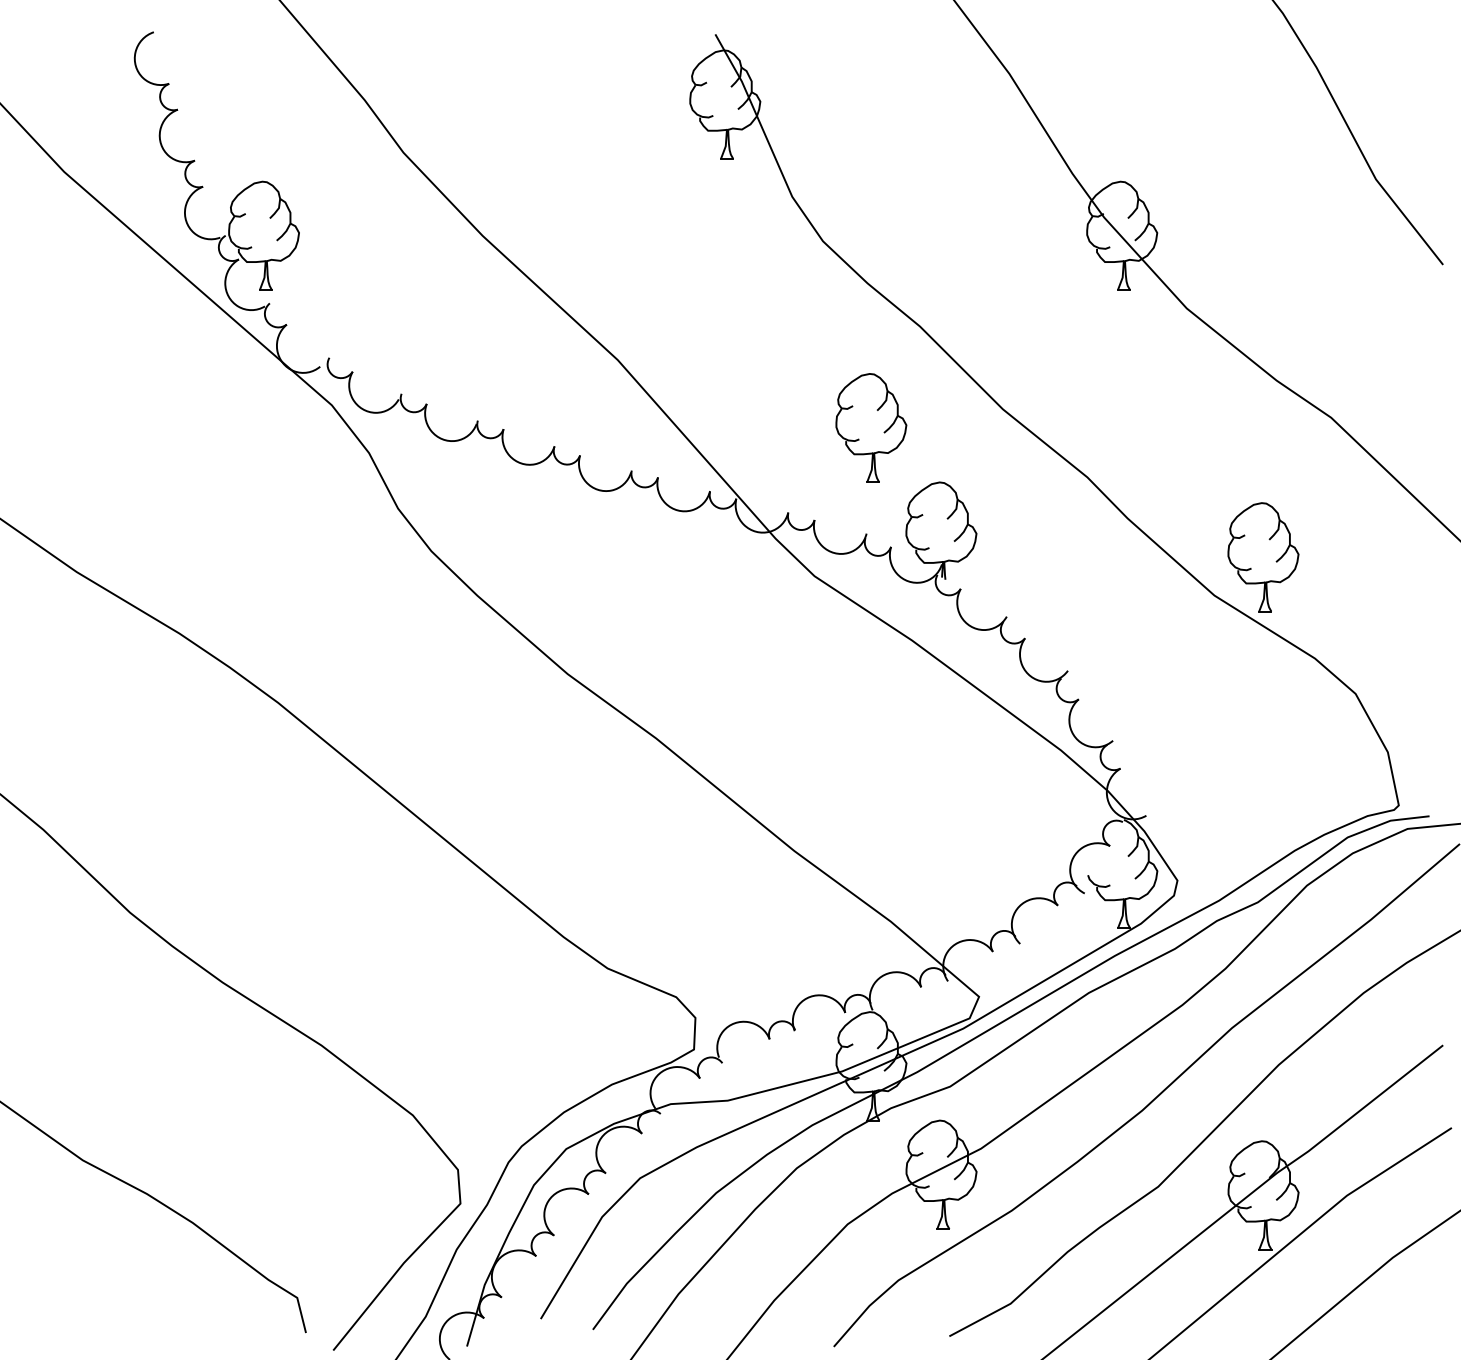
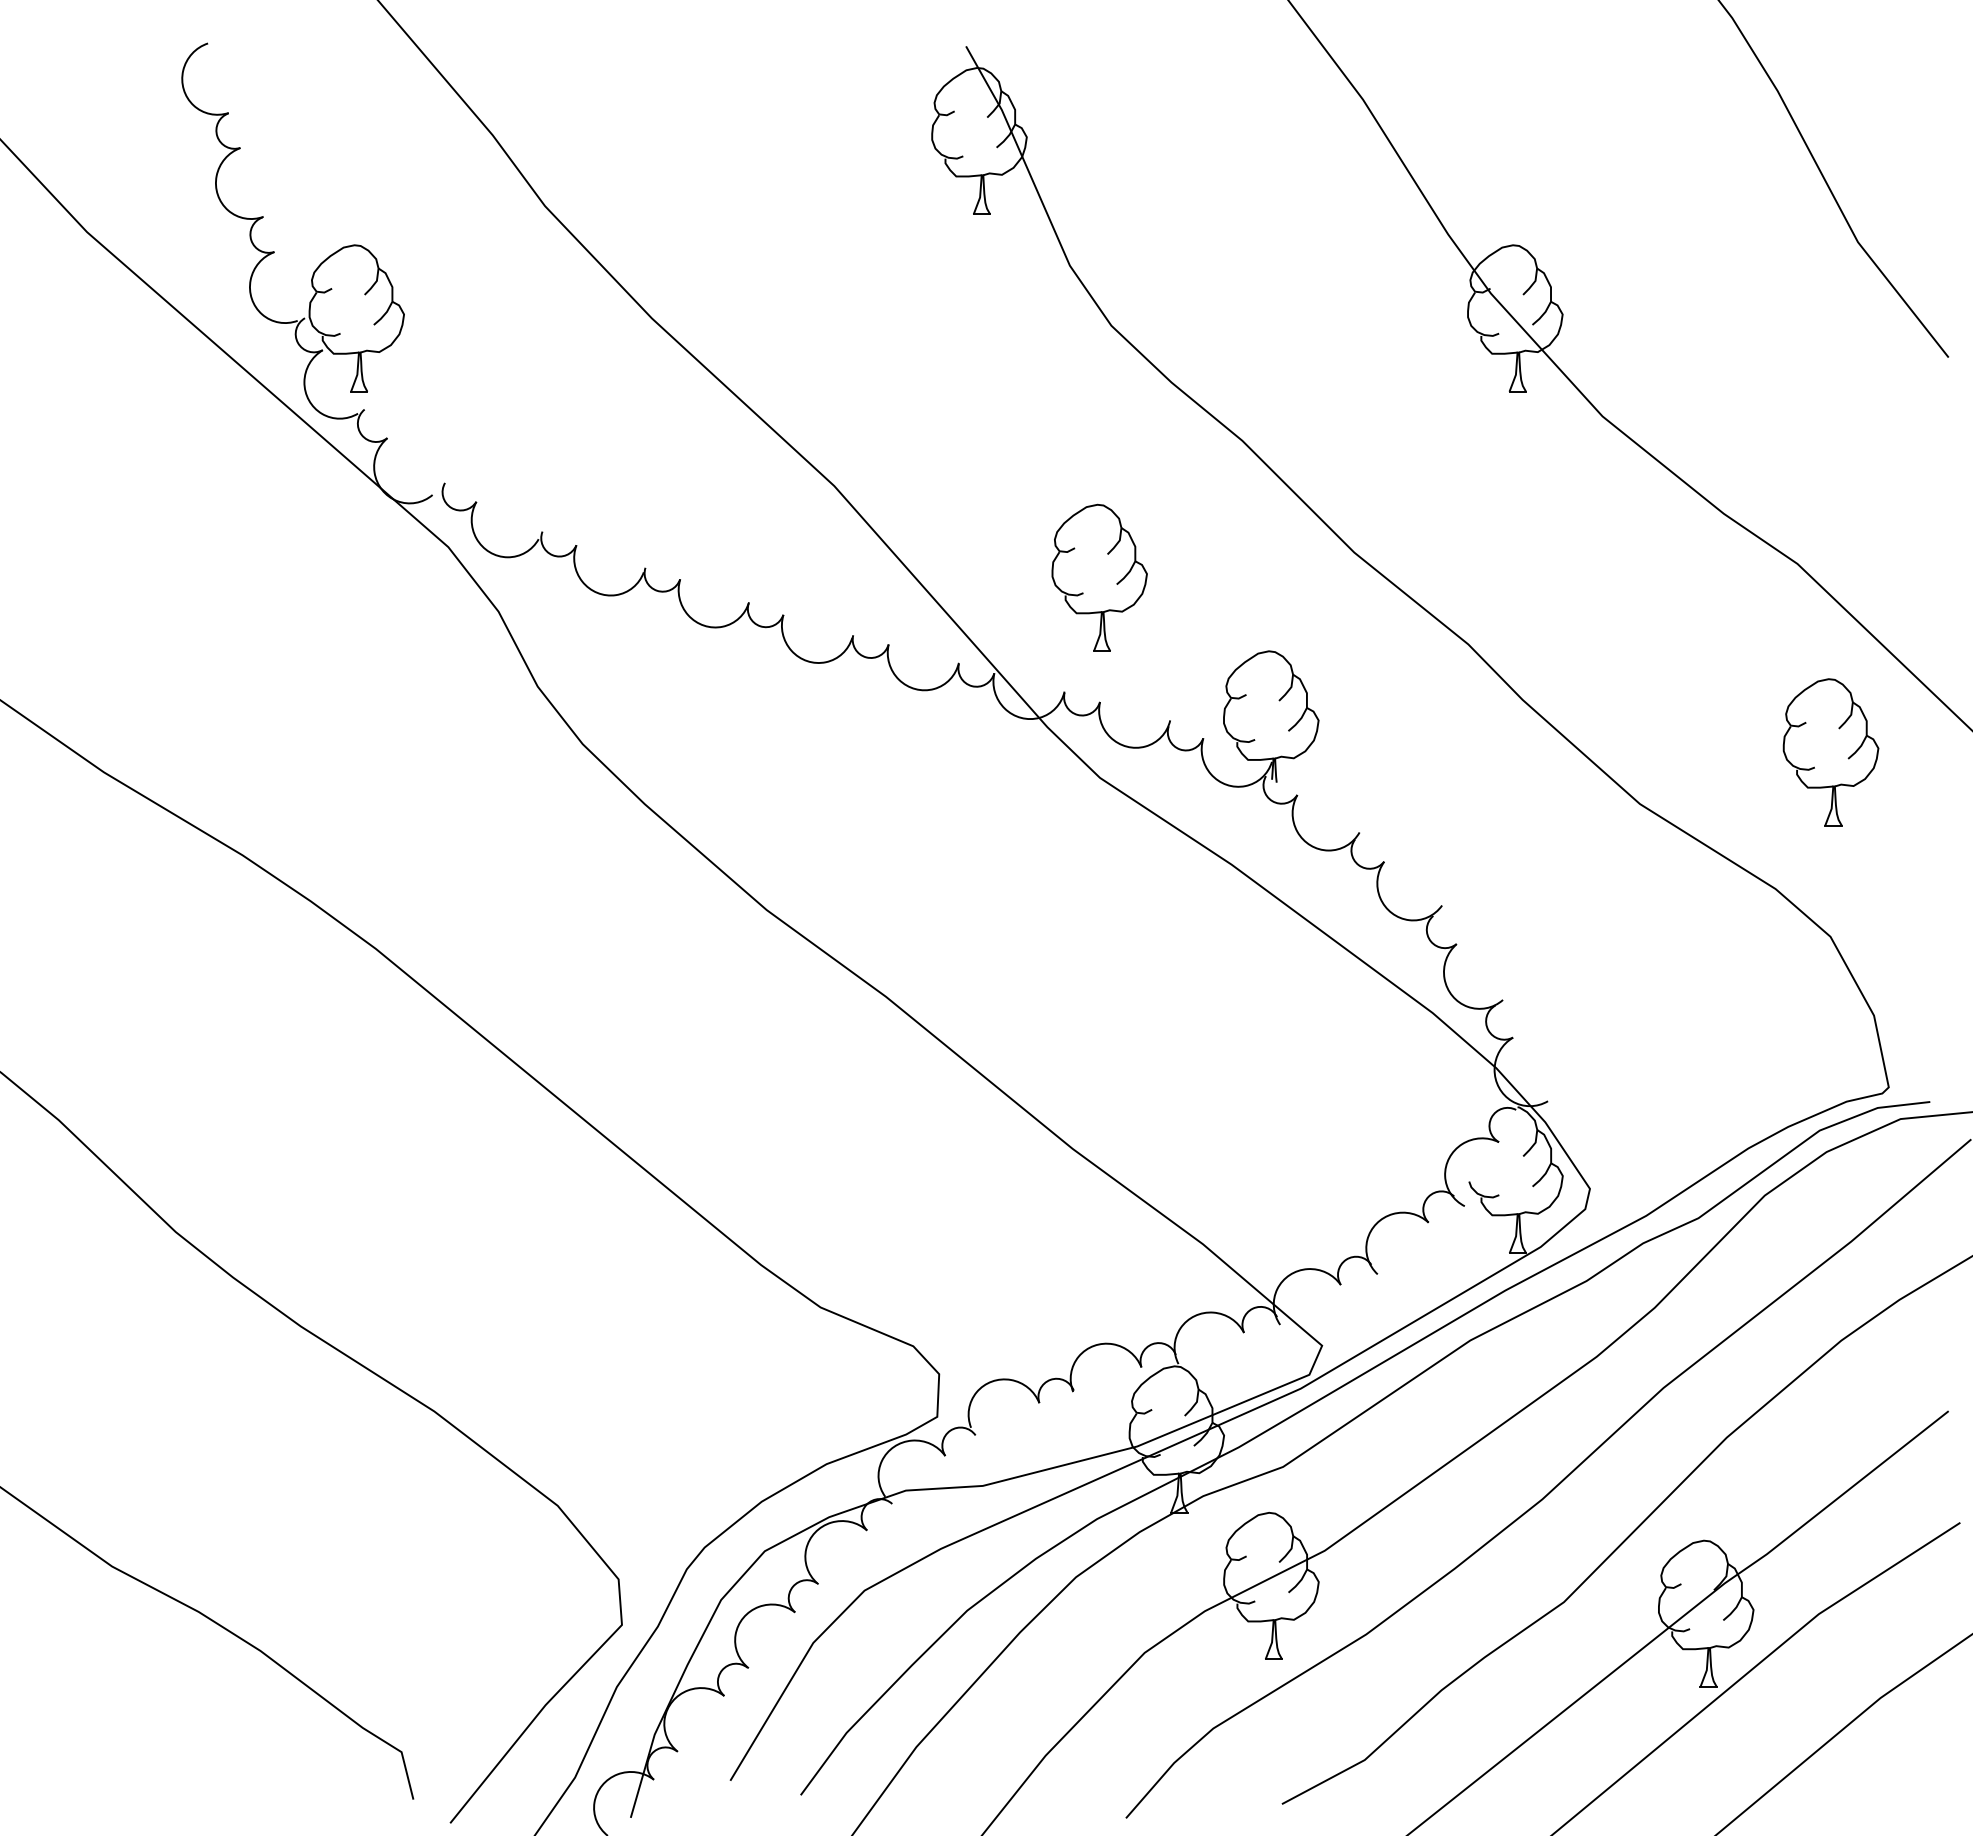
part: (871, 427) -> (1099, 577), moved
part: (1263, 557) -> (1830, 752), moved

